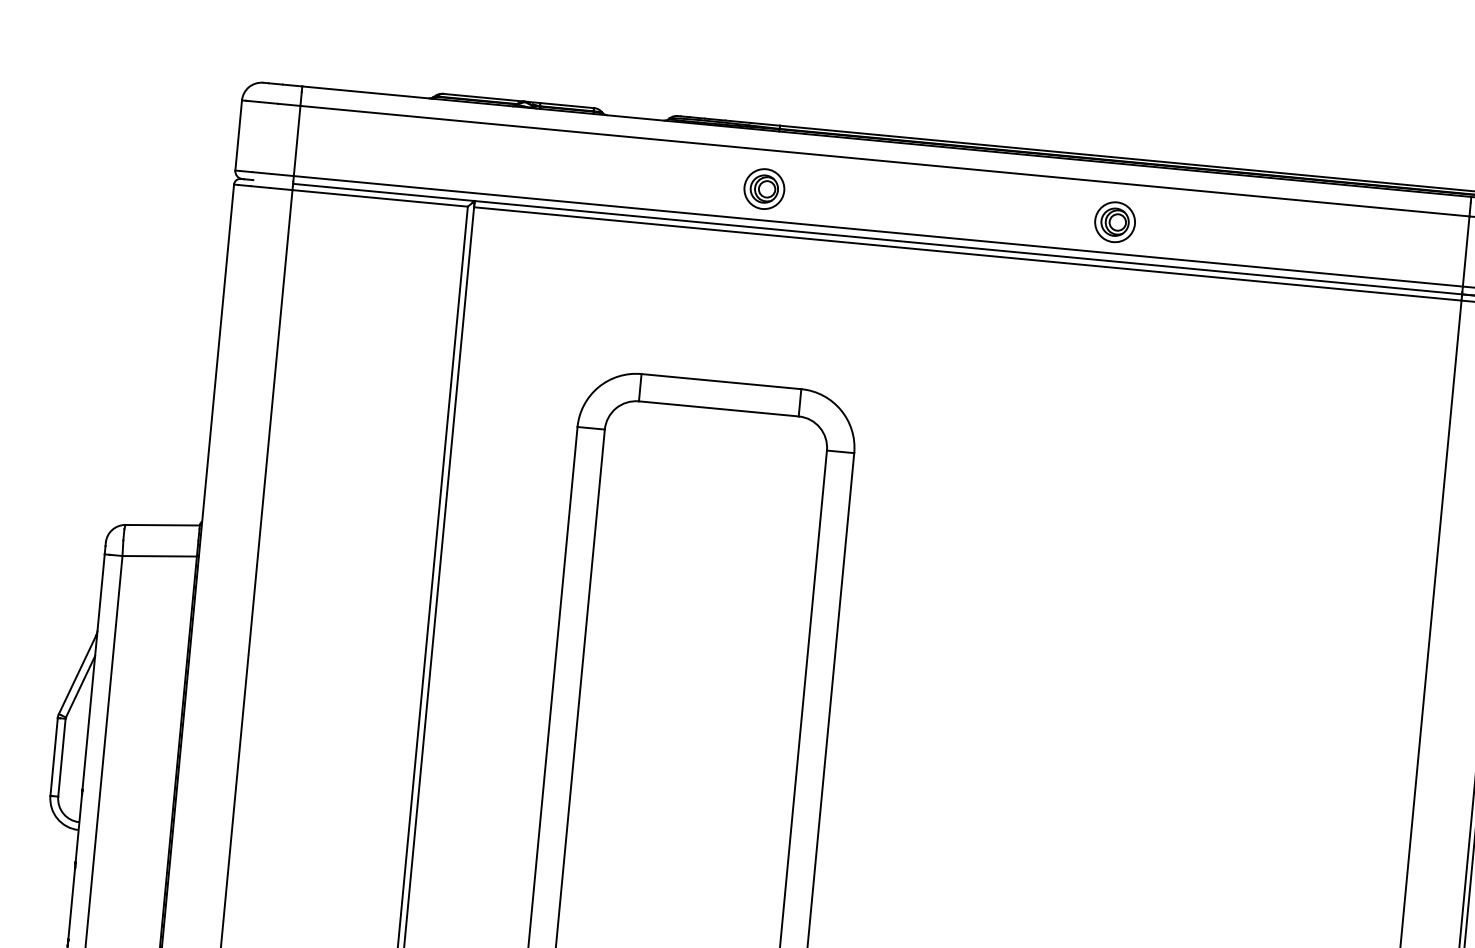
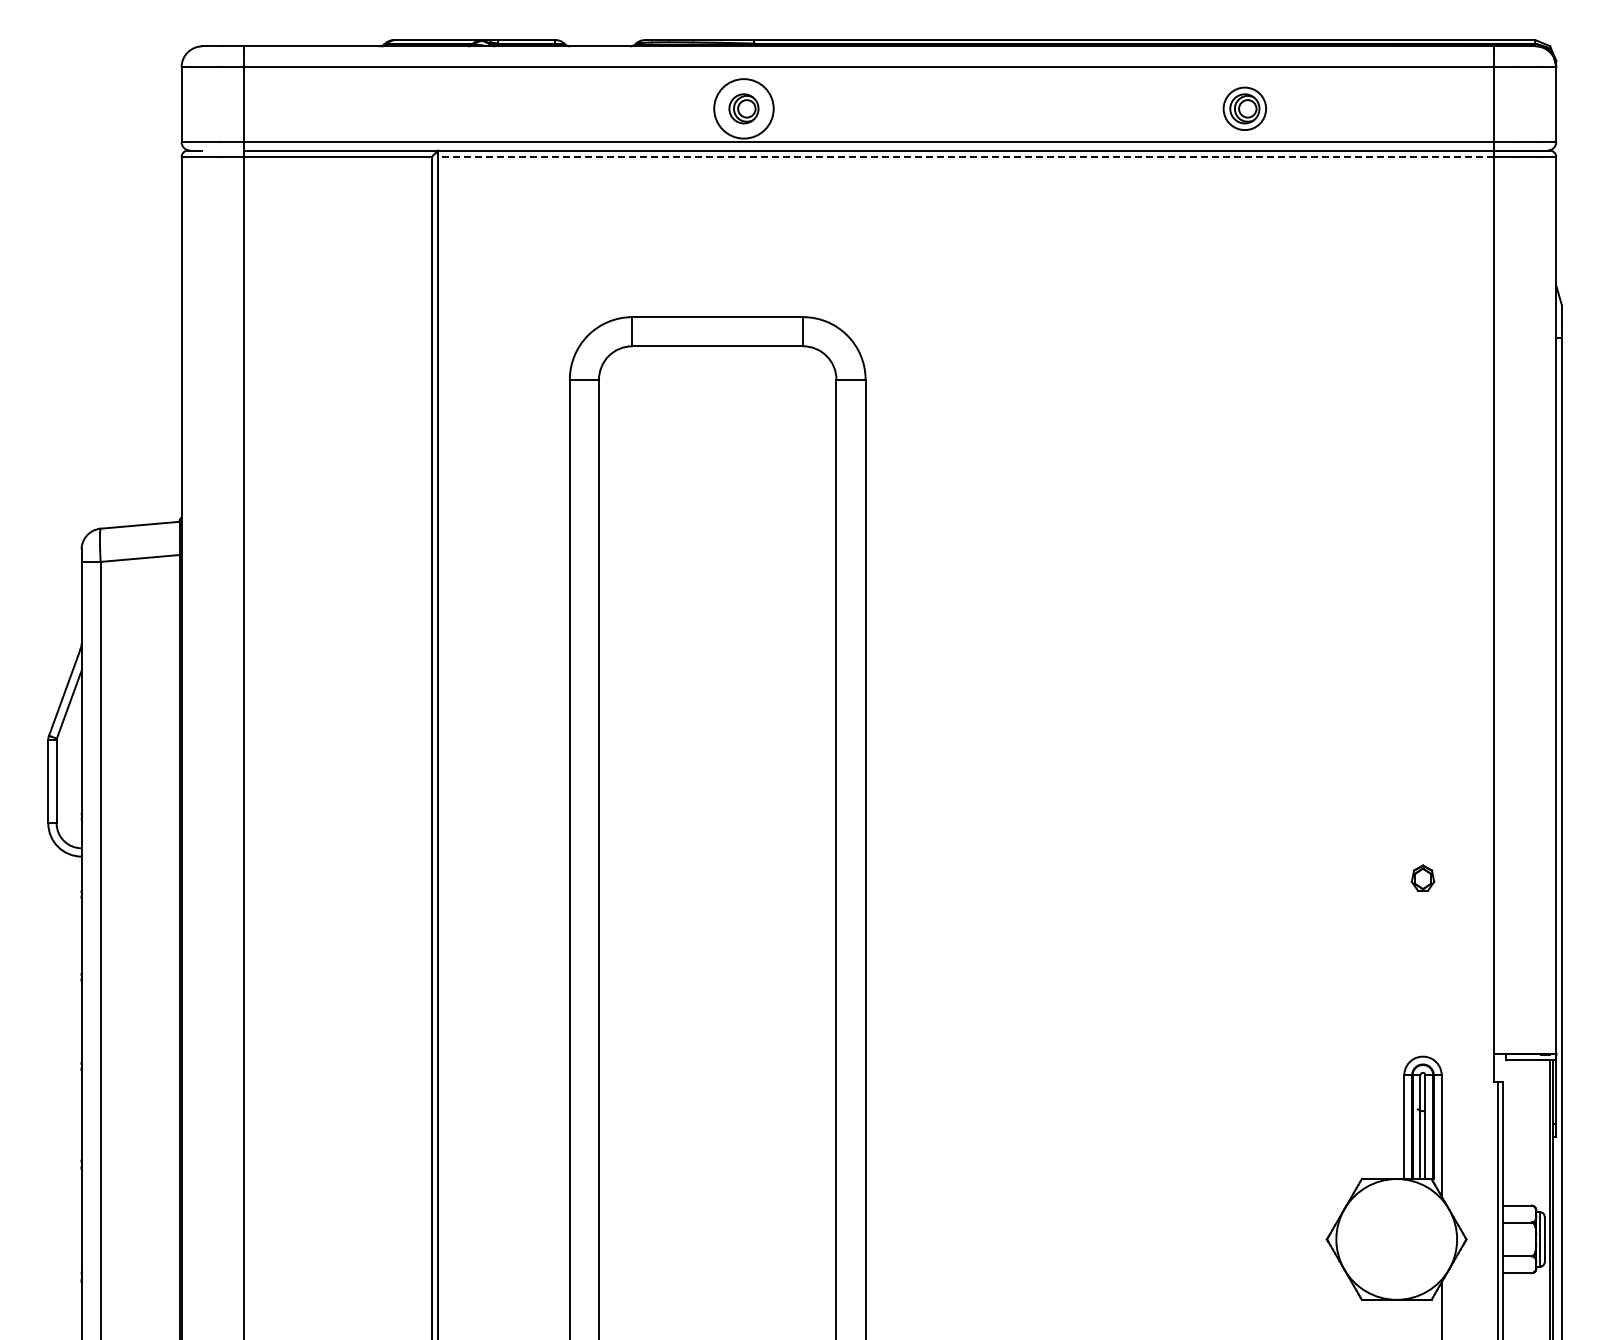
circle: (763, 188) -> (743, 108), size x1.4
part: (1114, 221) -> (1244, 108), moved
line: (968, 254) -> (966, 157), solid -> dashed

